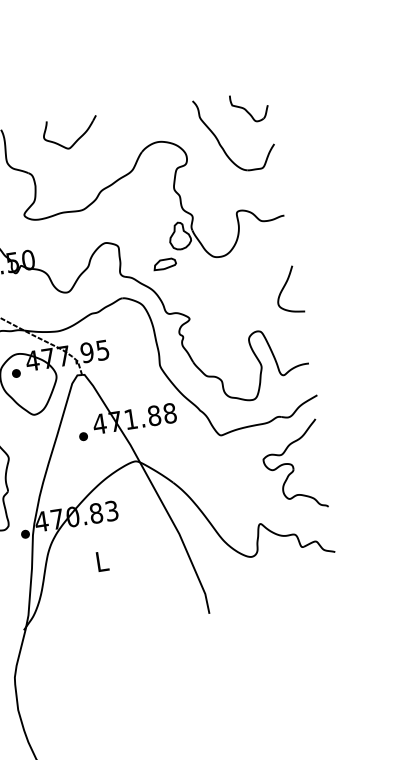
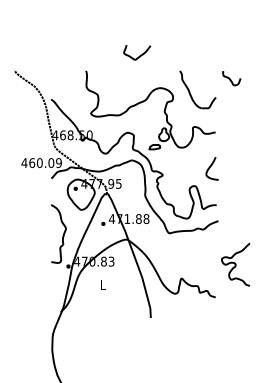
part: (249, 108) -> (231, 78), moved
part: (71, 132) -> (137, 52), moved
part: (292, 466) -> (235, 264), moved

